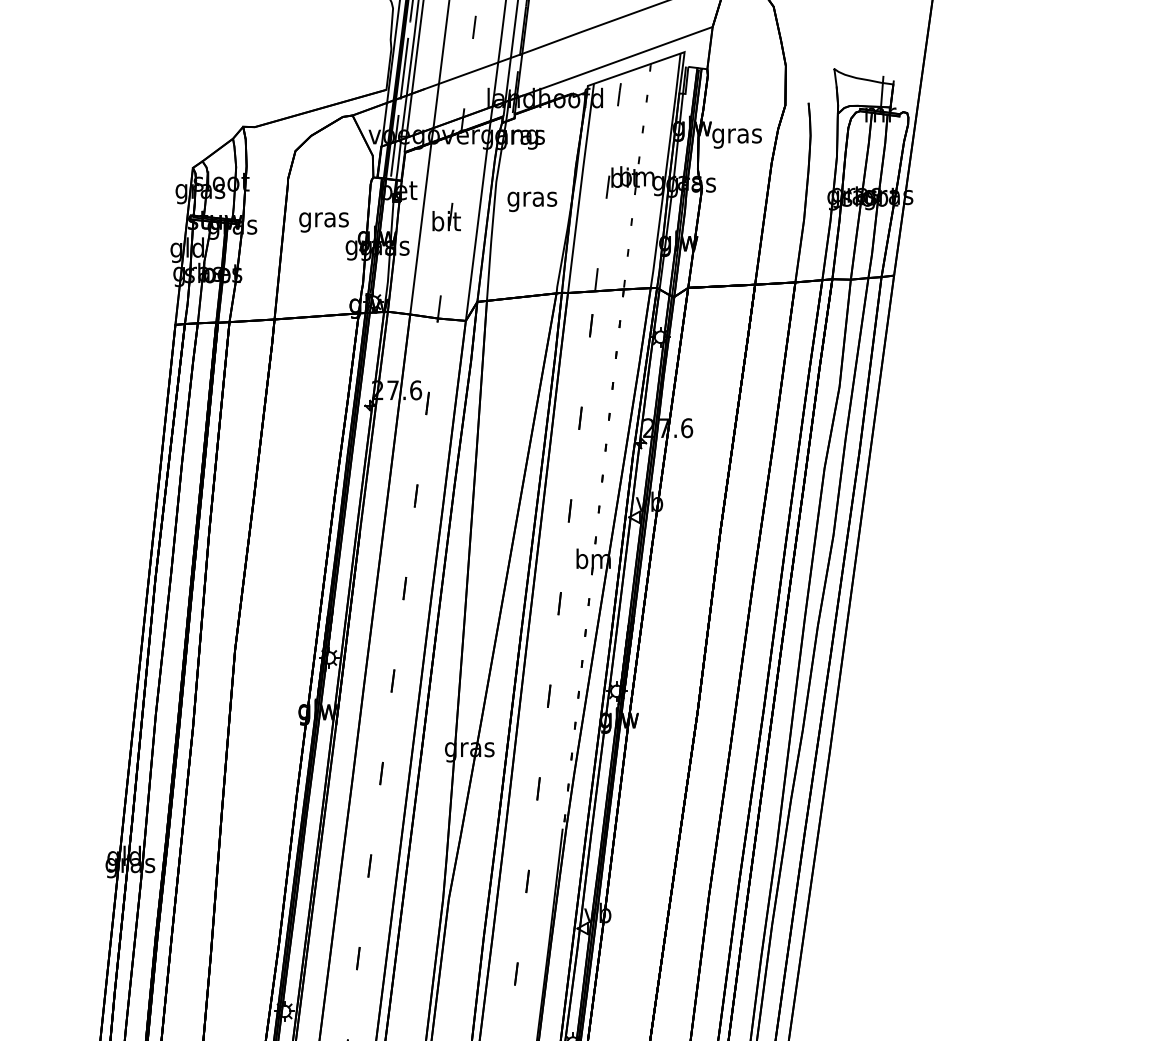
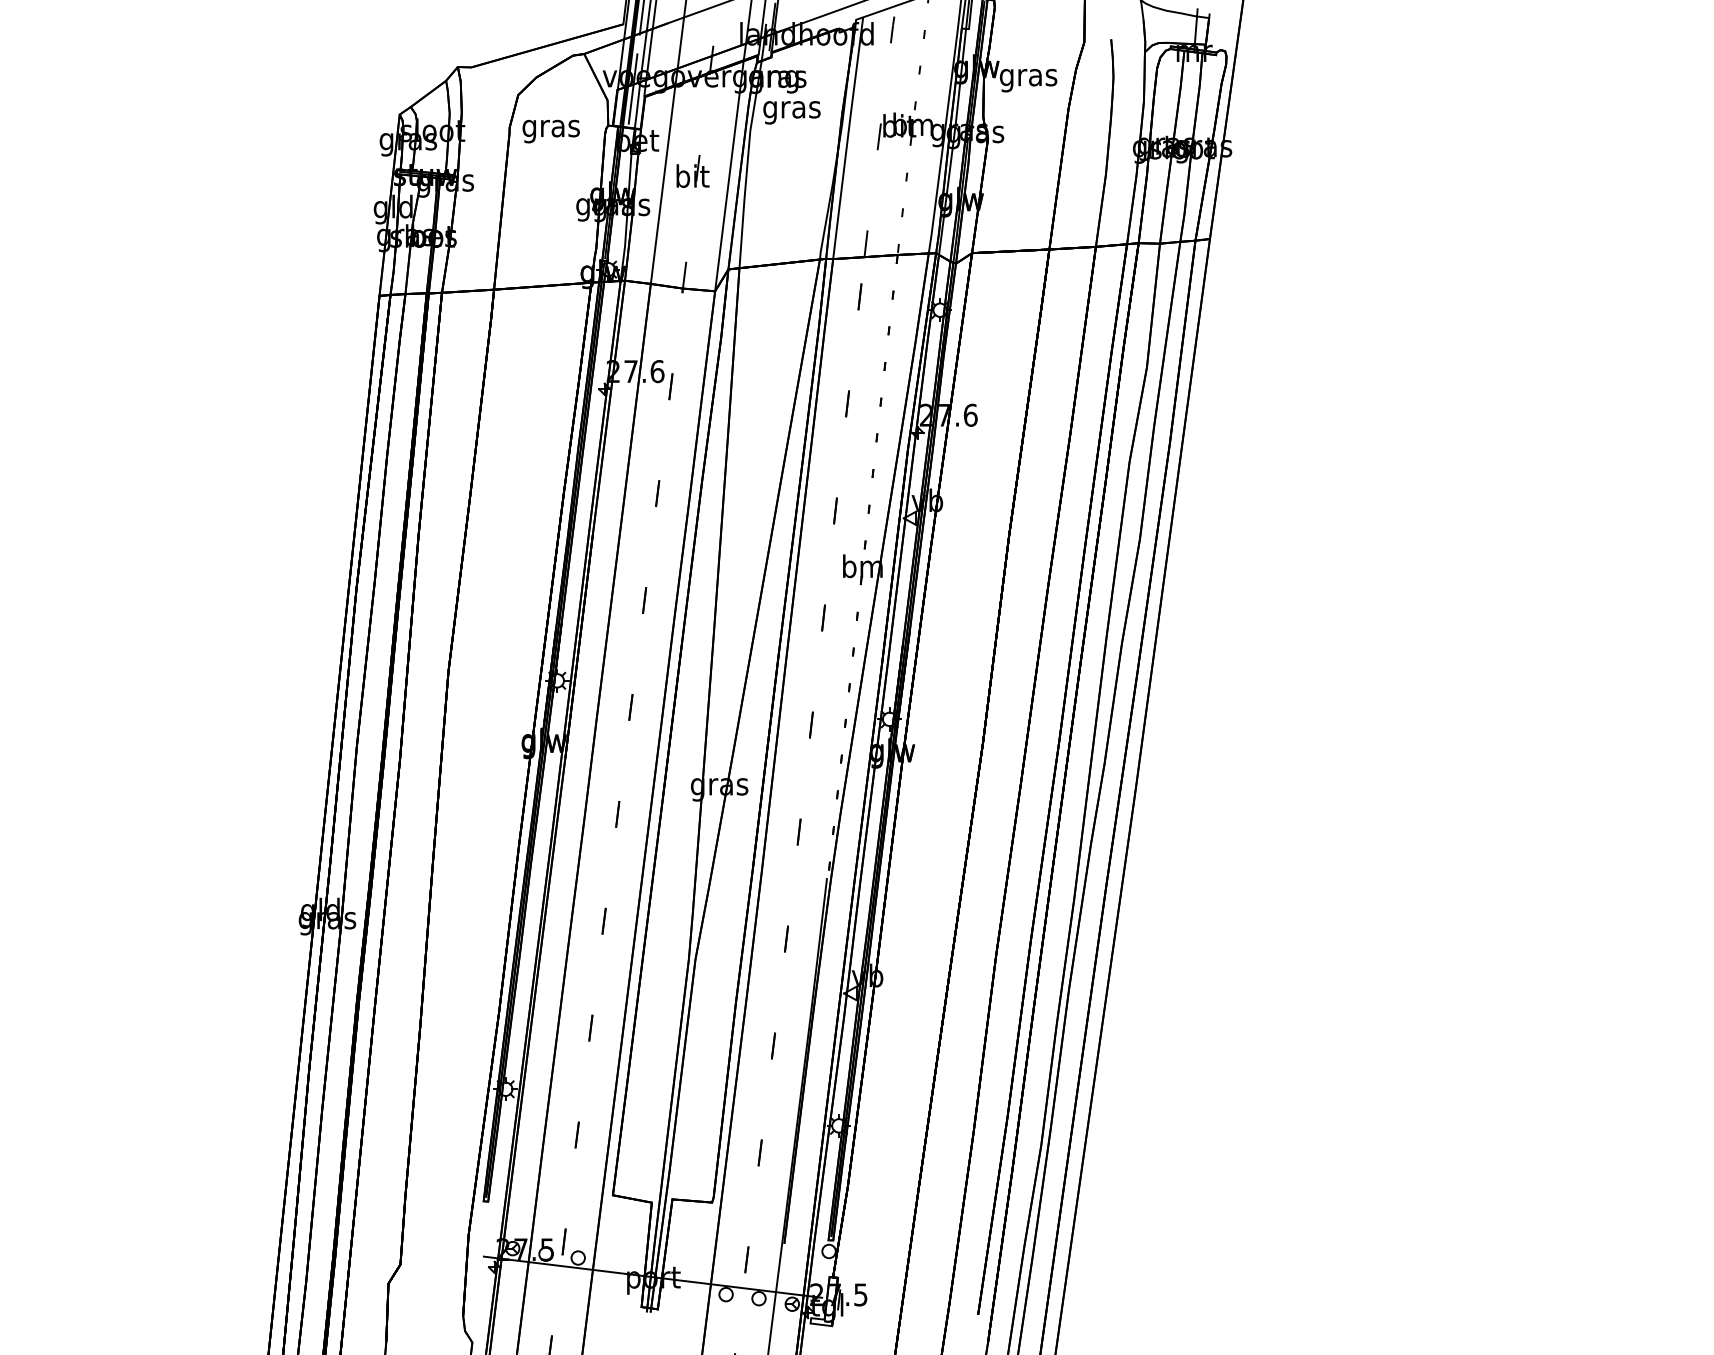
text: (531, 201) -> (791, 112), moved
text: (323, 222) -> (550, 131), moved

